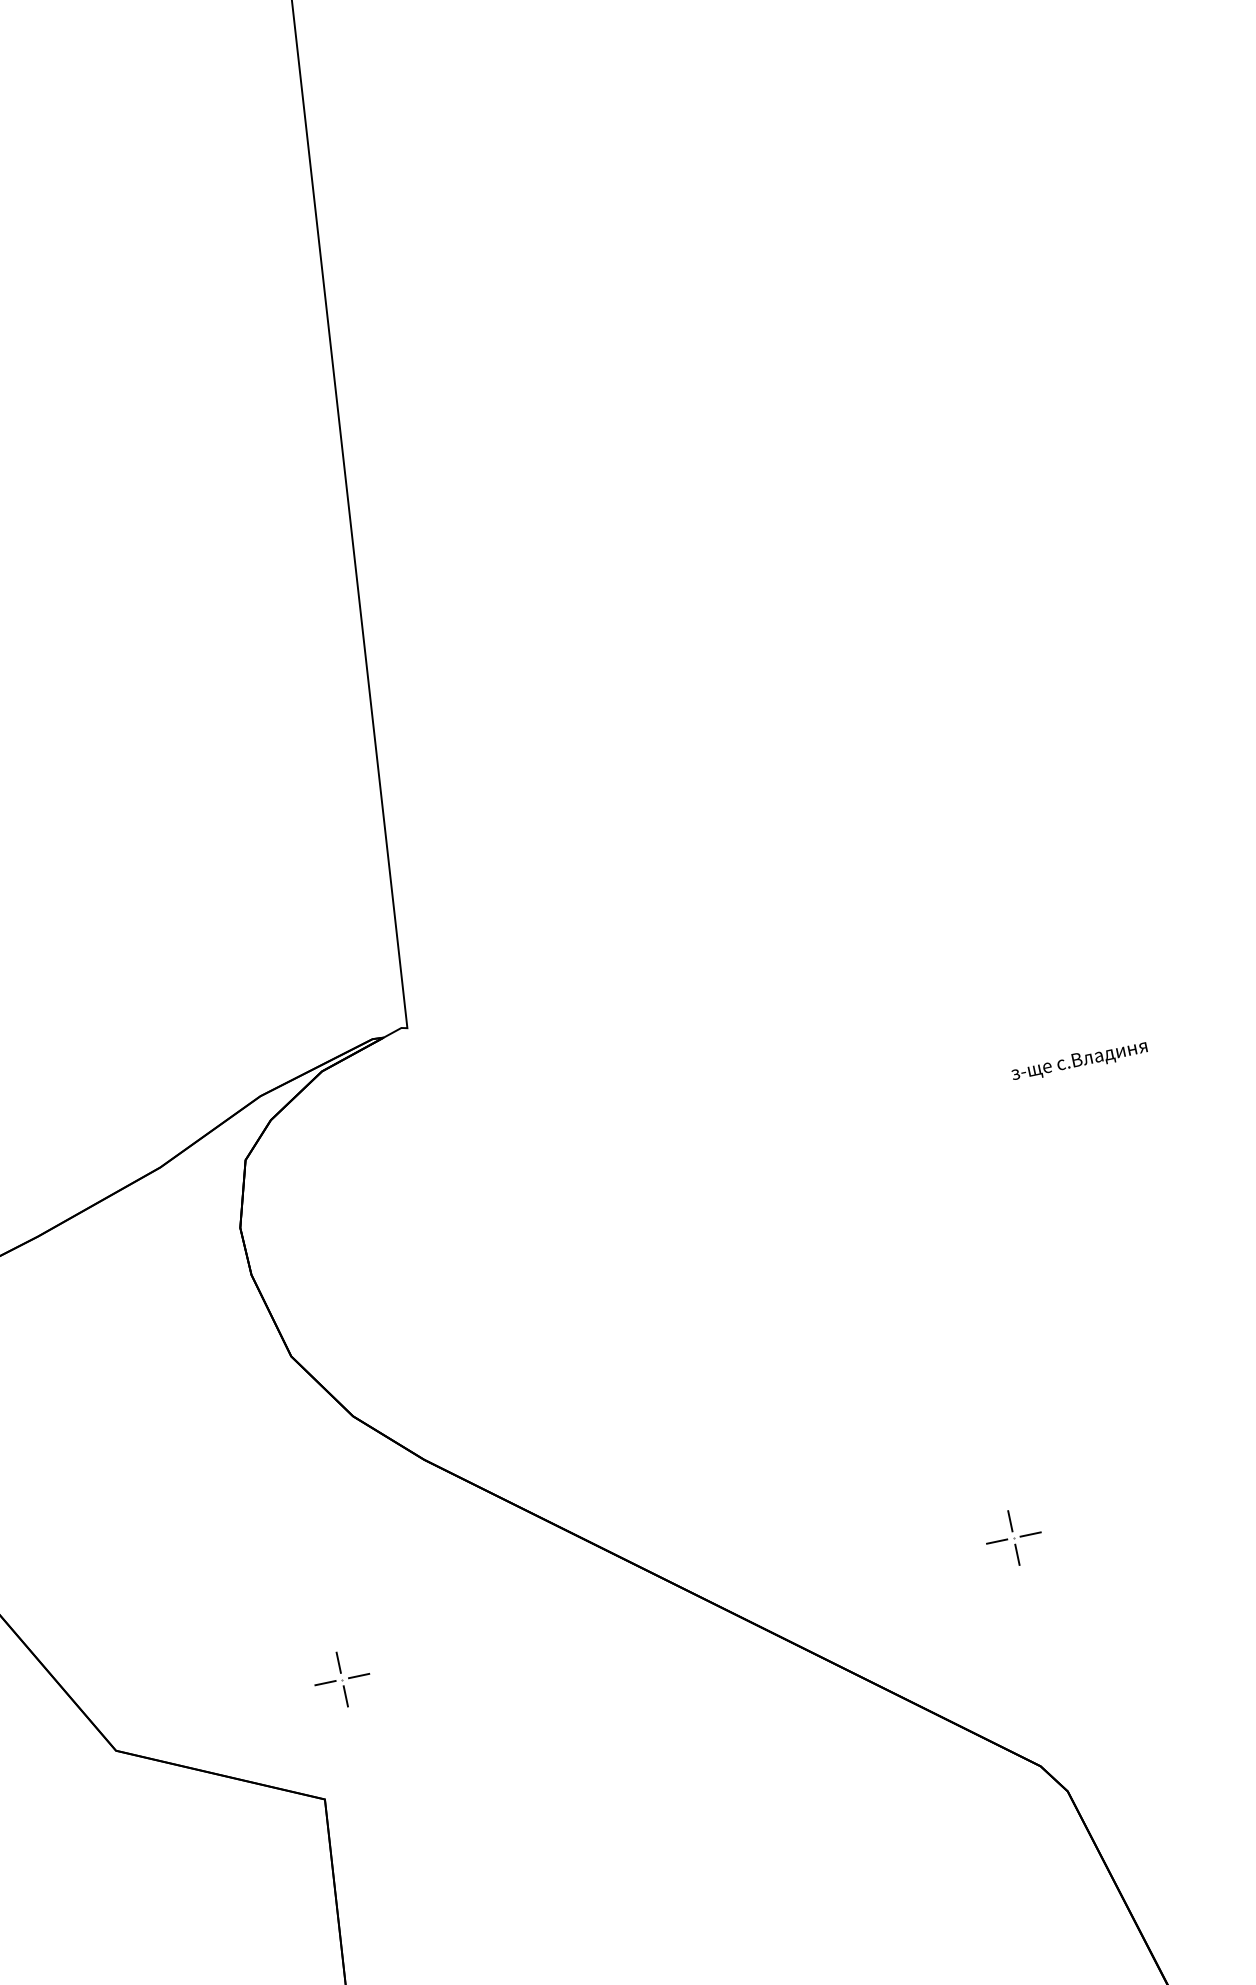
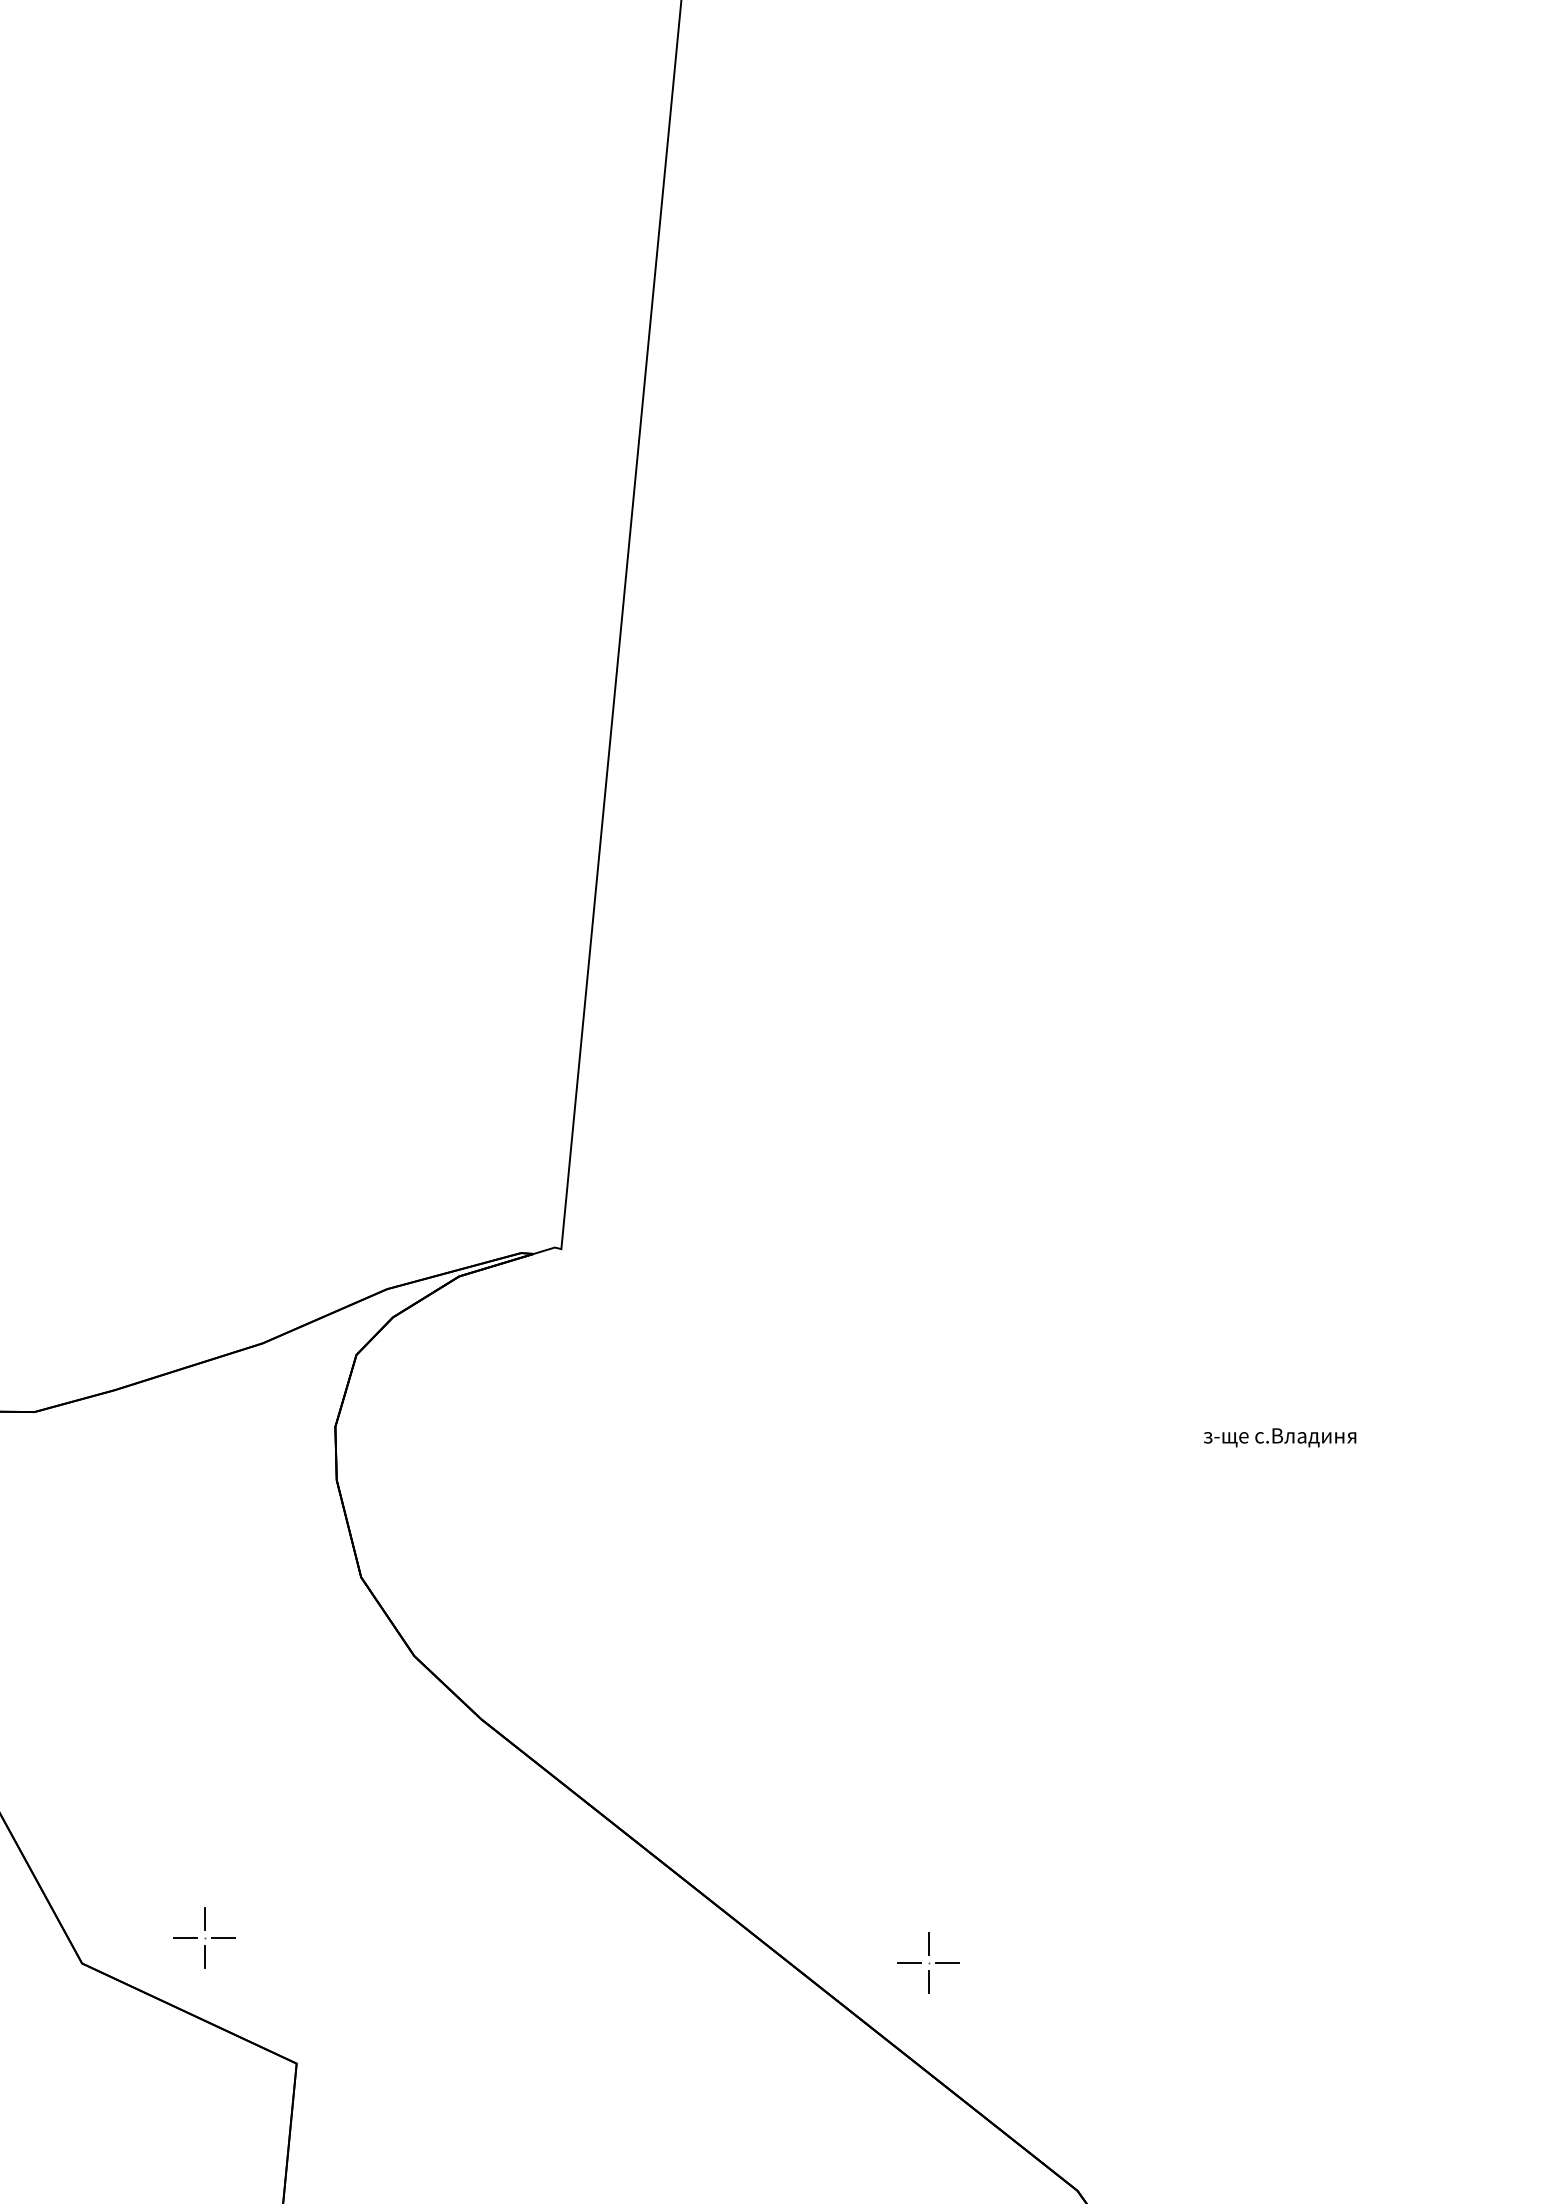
part: (1013, 1537) -> (928, 1962), moved
part: (341, 1679) -> (204, 1937), moved

